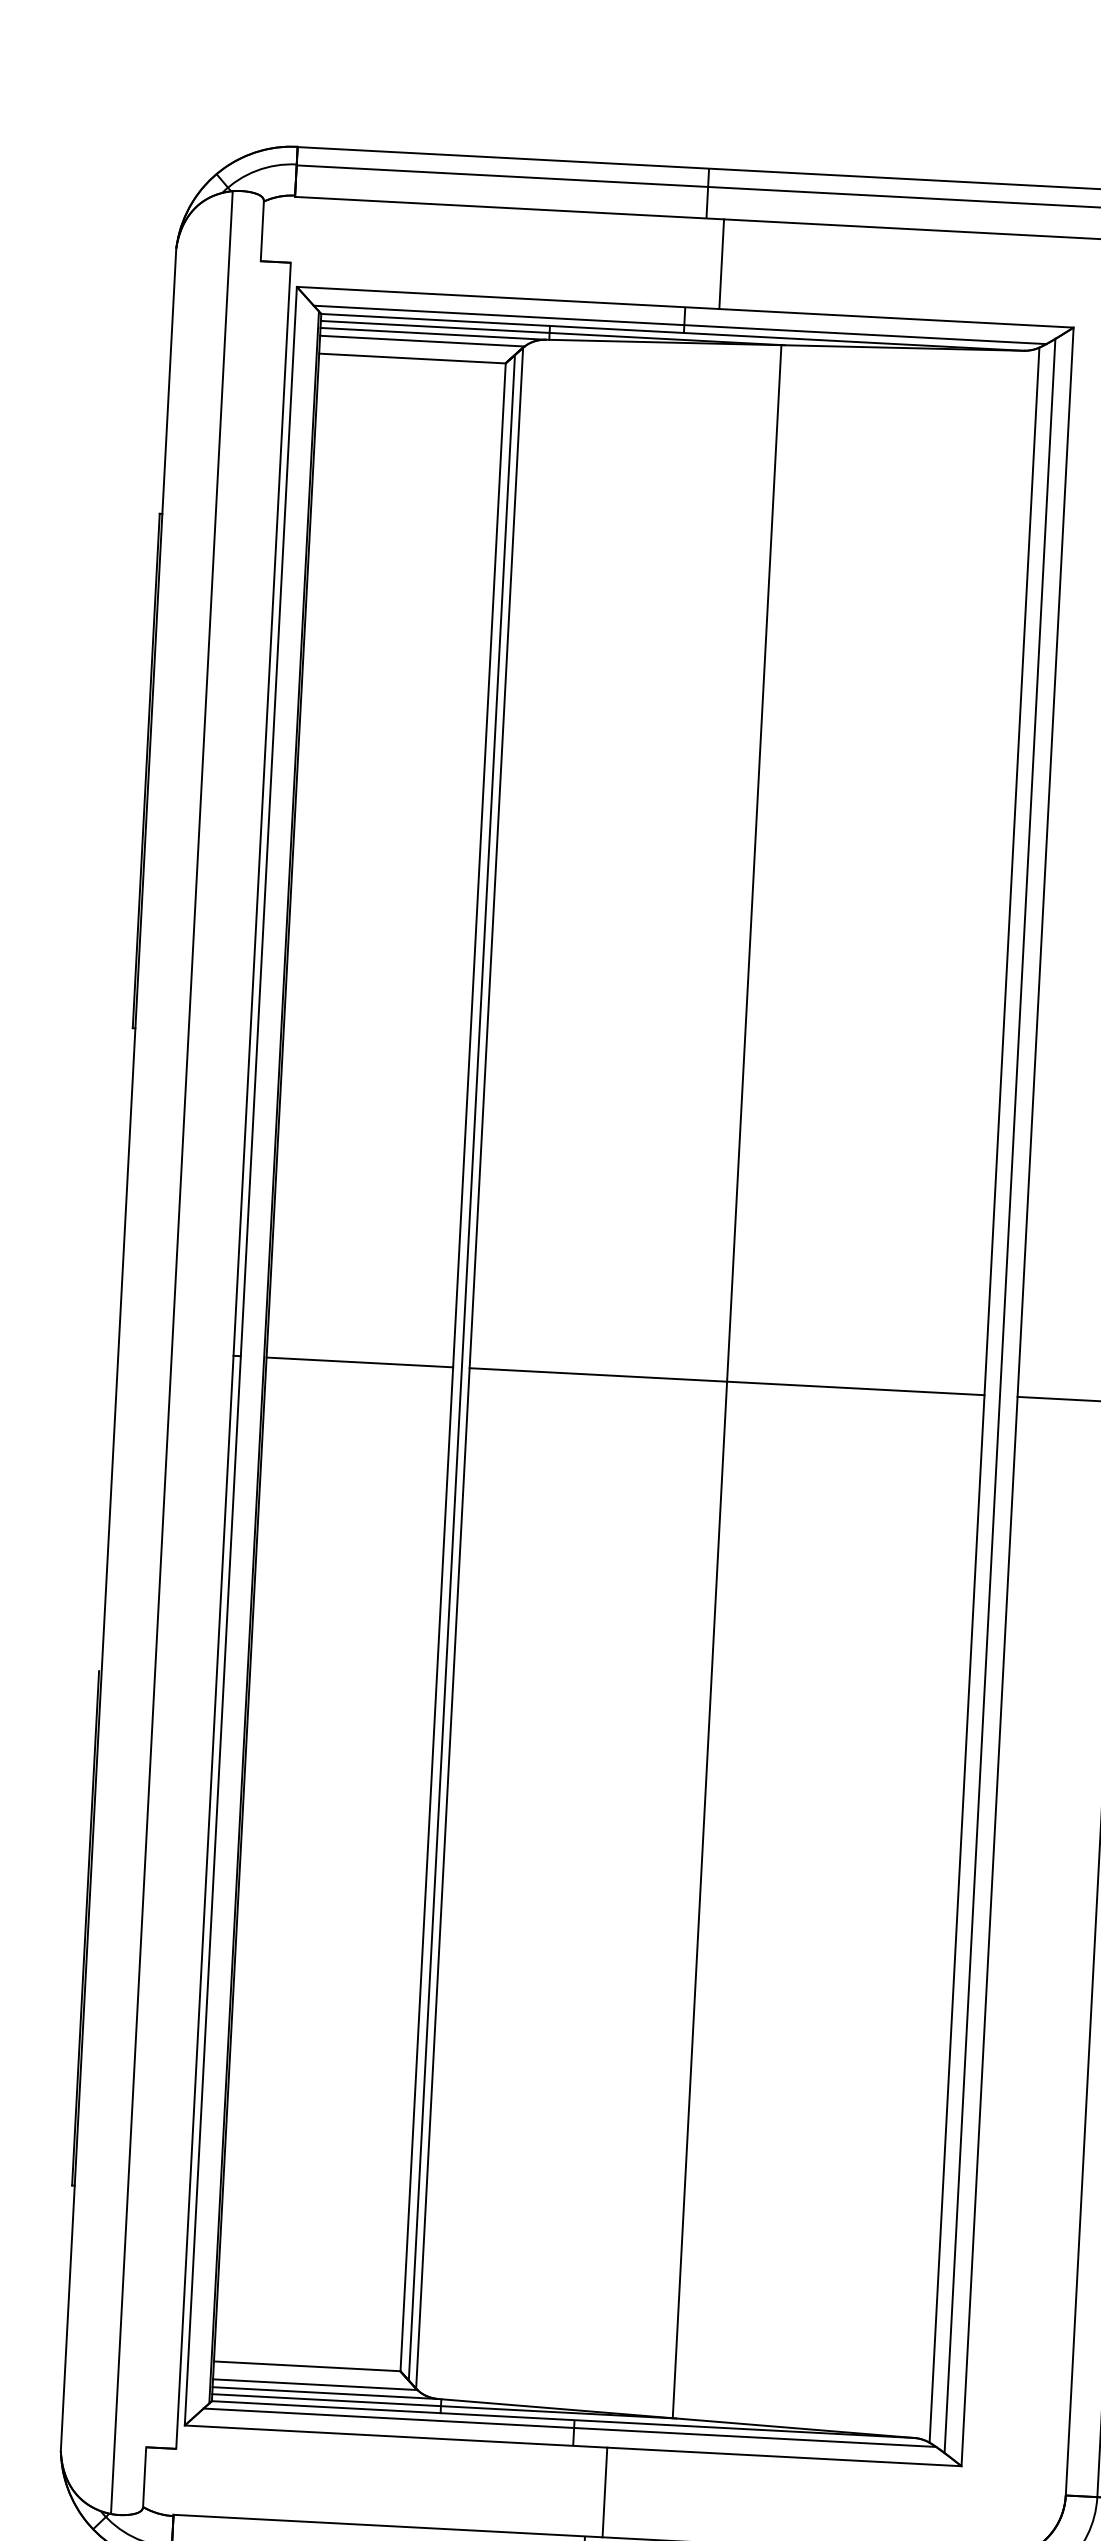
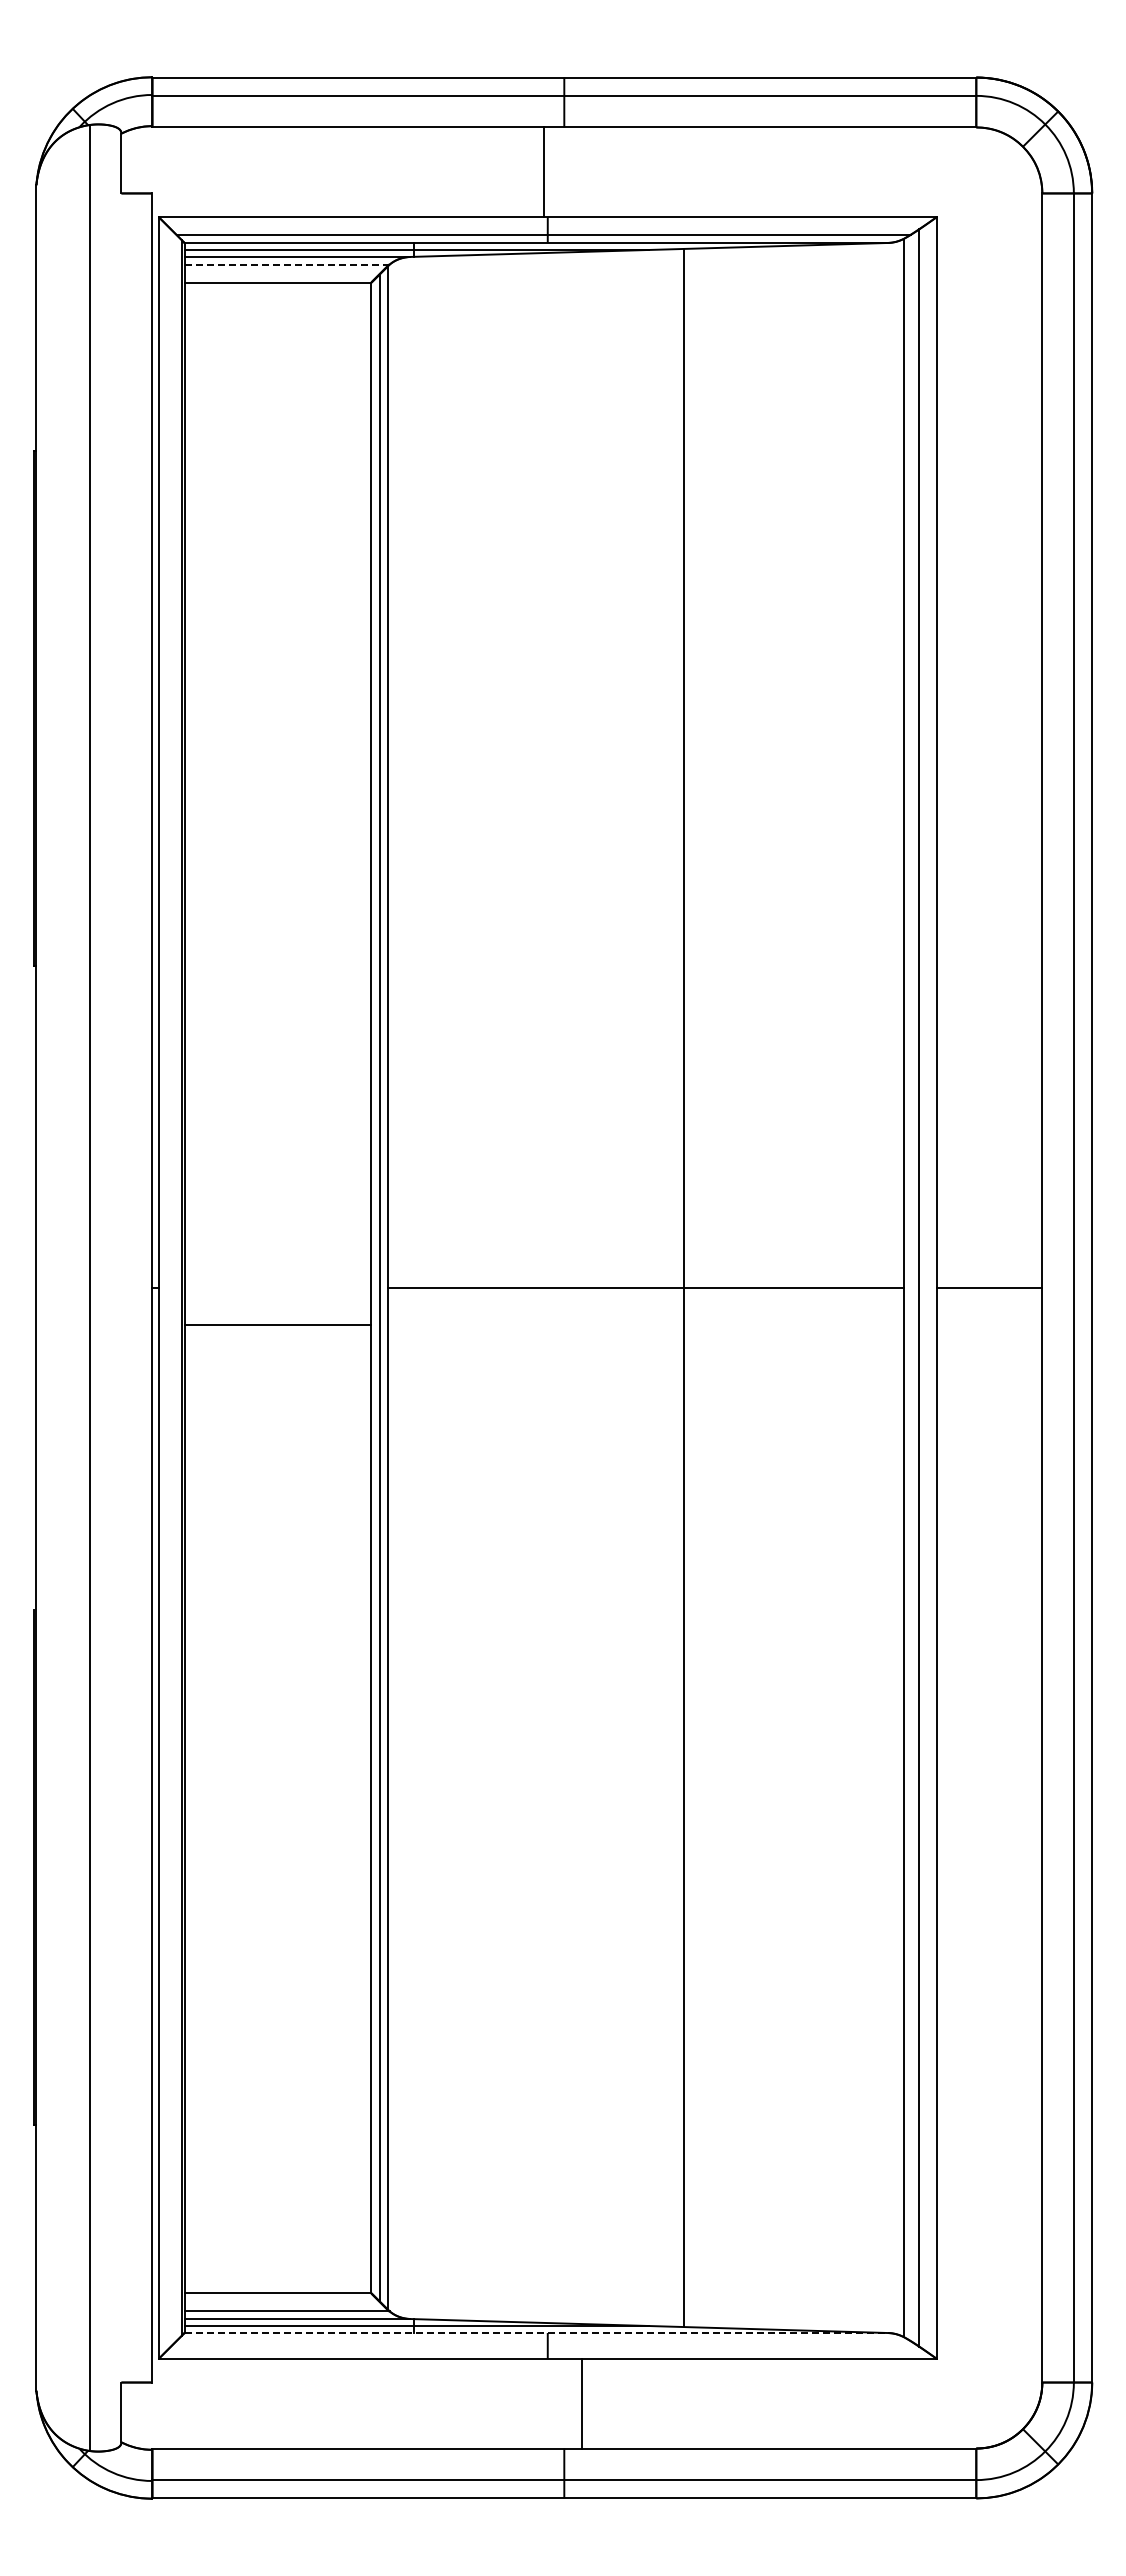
line: (721, 264) -> (543, 172), moved
line: (421, 340) -> (286, 264), solid -> dashed
line: (359, 1361) -> (277, 1324), moved
line: (726, 1381) -> (683, 1287), moved
line: (563, 2420) -> (536, 2333), solid -> dashed
line: (569, 2427) -> (543, 2340), removed

